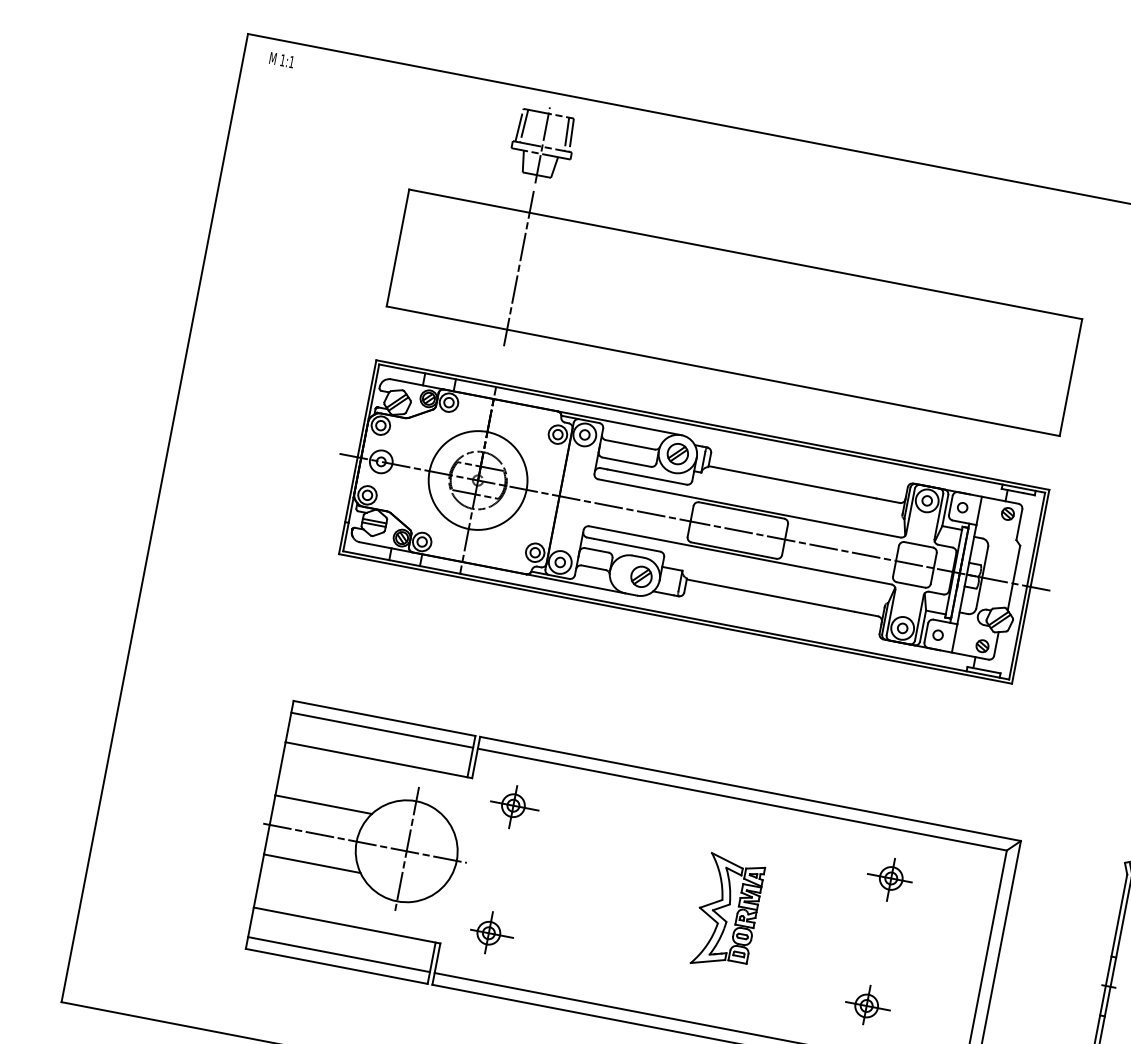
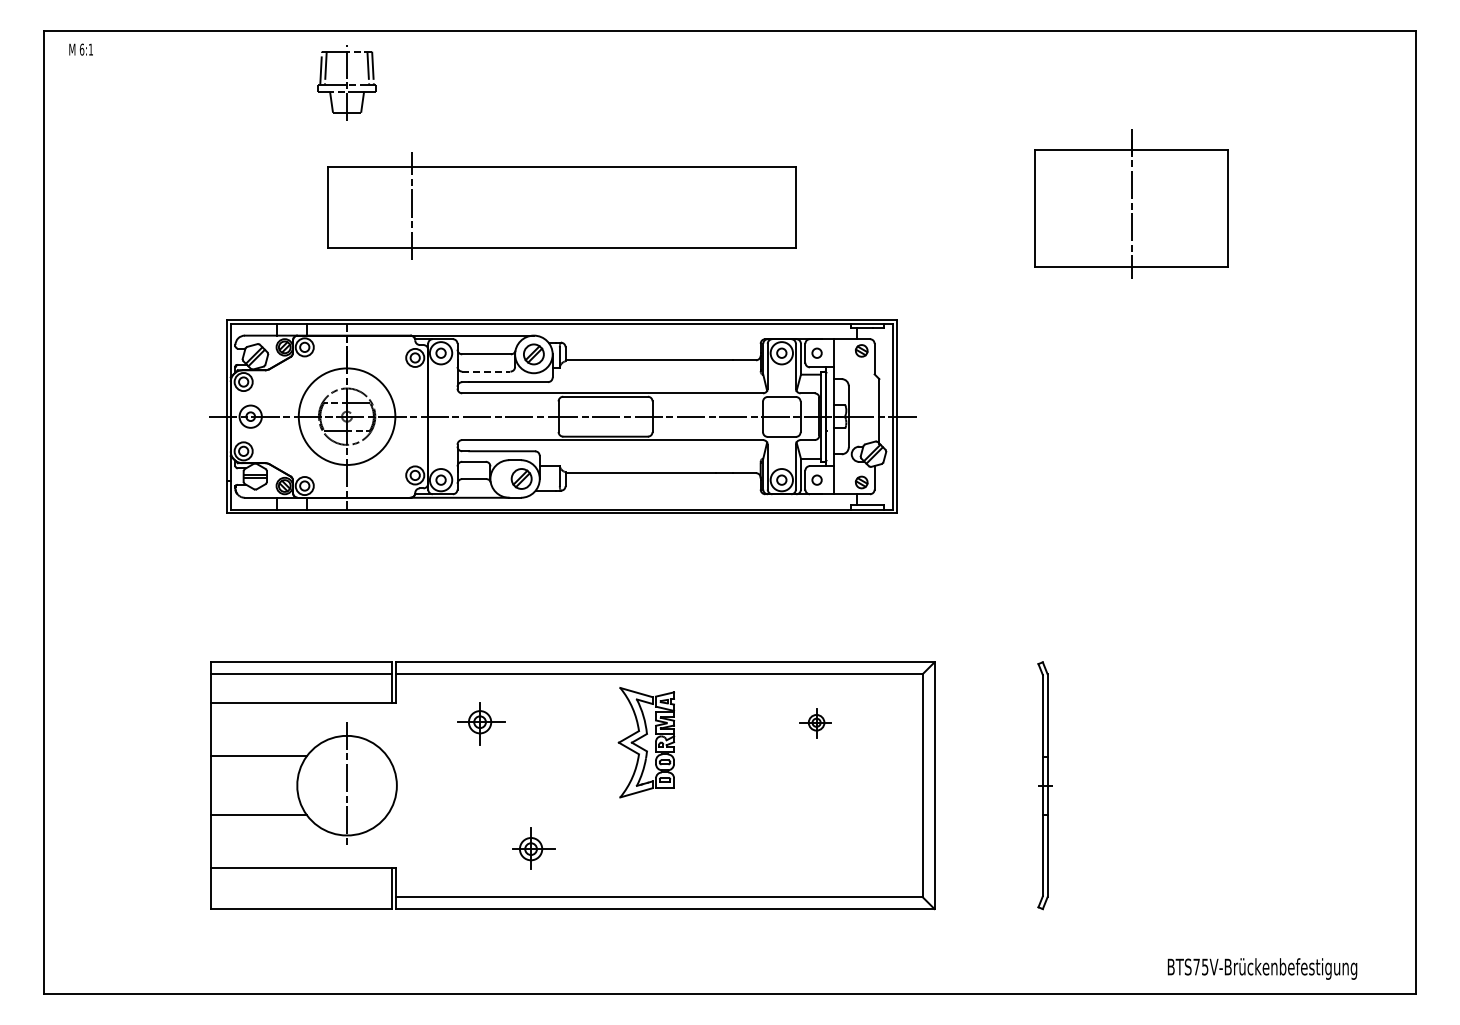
text: (282, 60) -> (81, 49), 1:1 -> 6:1
part: (734, 309) -> (561, 205), size x0.7
line: (626, 462) -> (486, 371), solid -> dashed
part: (514, 807) -> (481, 723), moved
line: (364, 843) -> (305, 785), removed
part: (889, 879) -> (815, 723), size x0.7
part: (727, 912) -> (646, 742), moved
part: (491, 933) -> (533, 848), moved
line: (338, 954) -> (300, 897), removed
part: (868, 1004) -> (818, 847), removed

